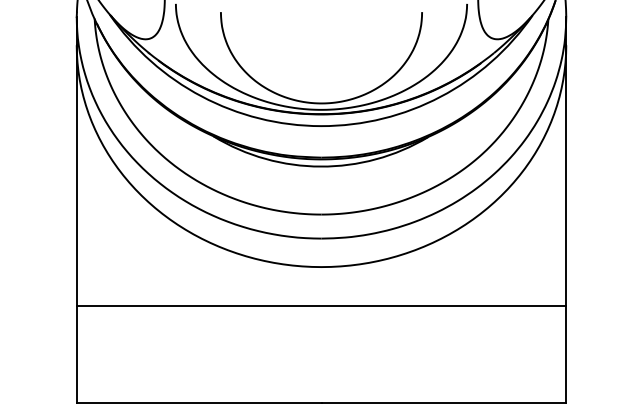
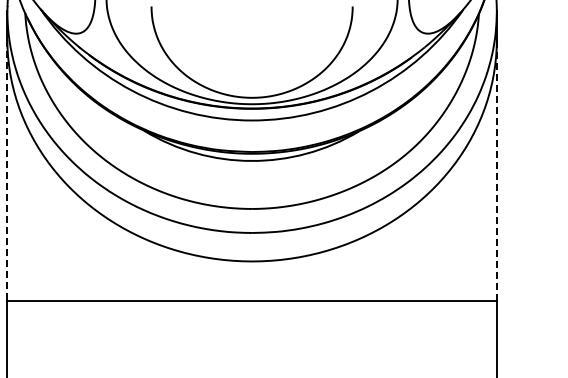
line: (566, 175) -> (497, 169), solid -> dashed
line: (76, 176) -> (7, 170), solid -> dashed

